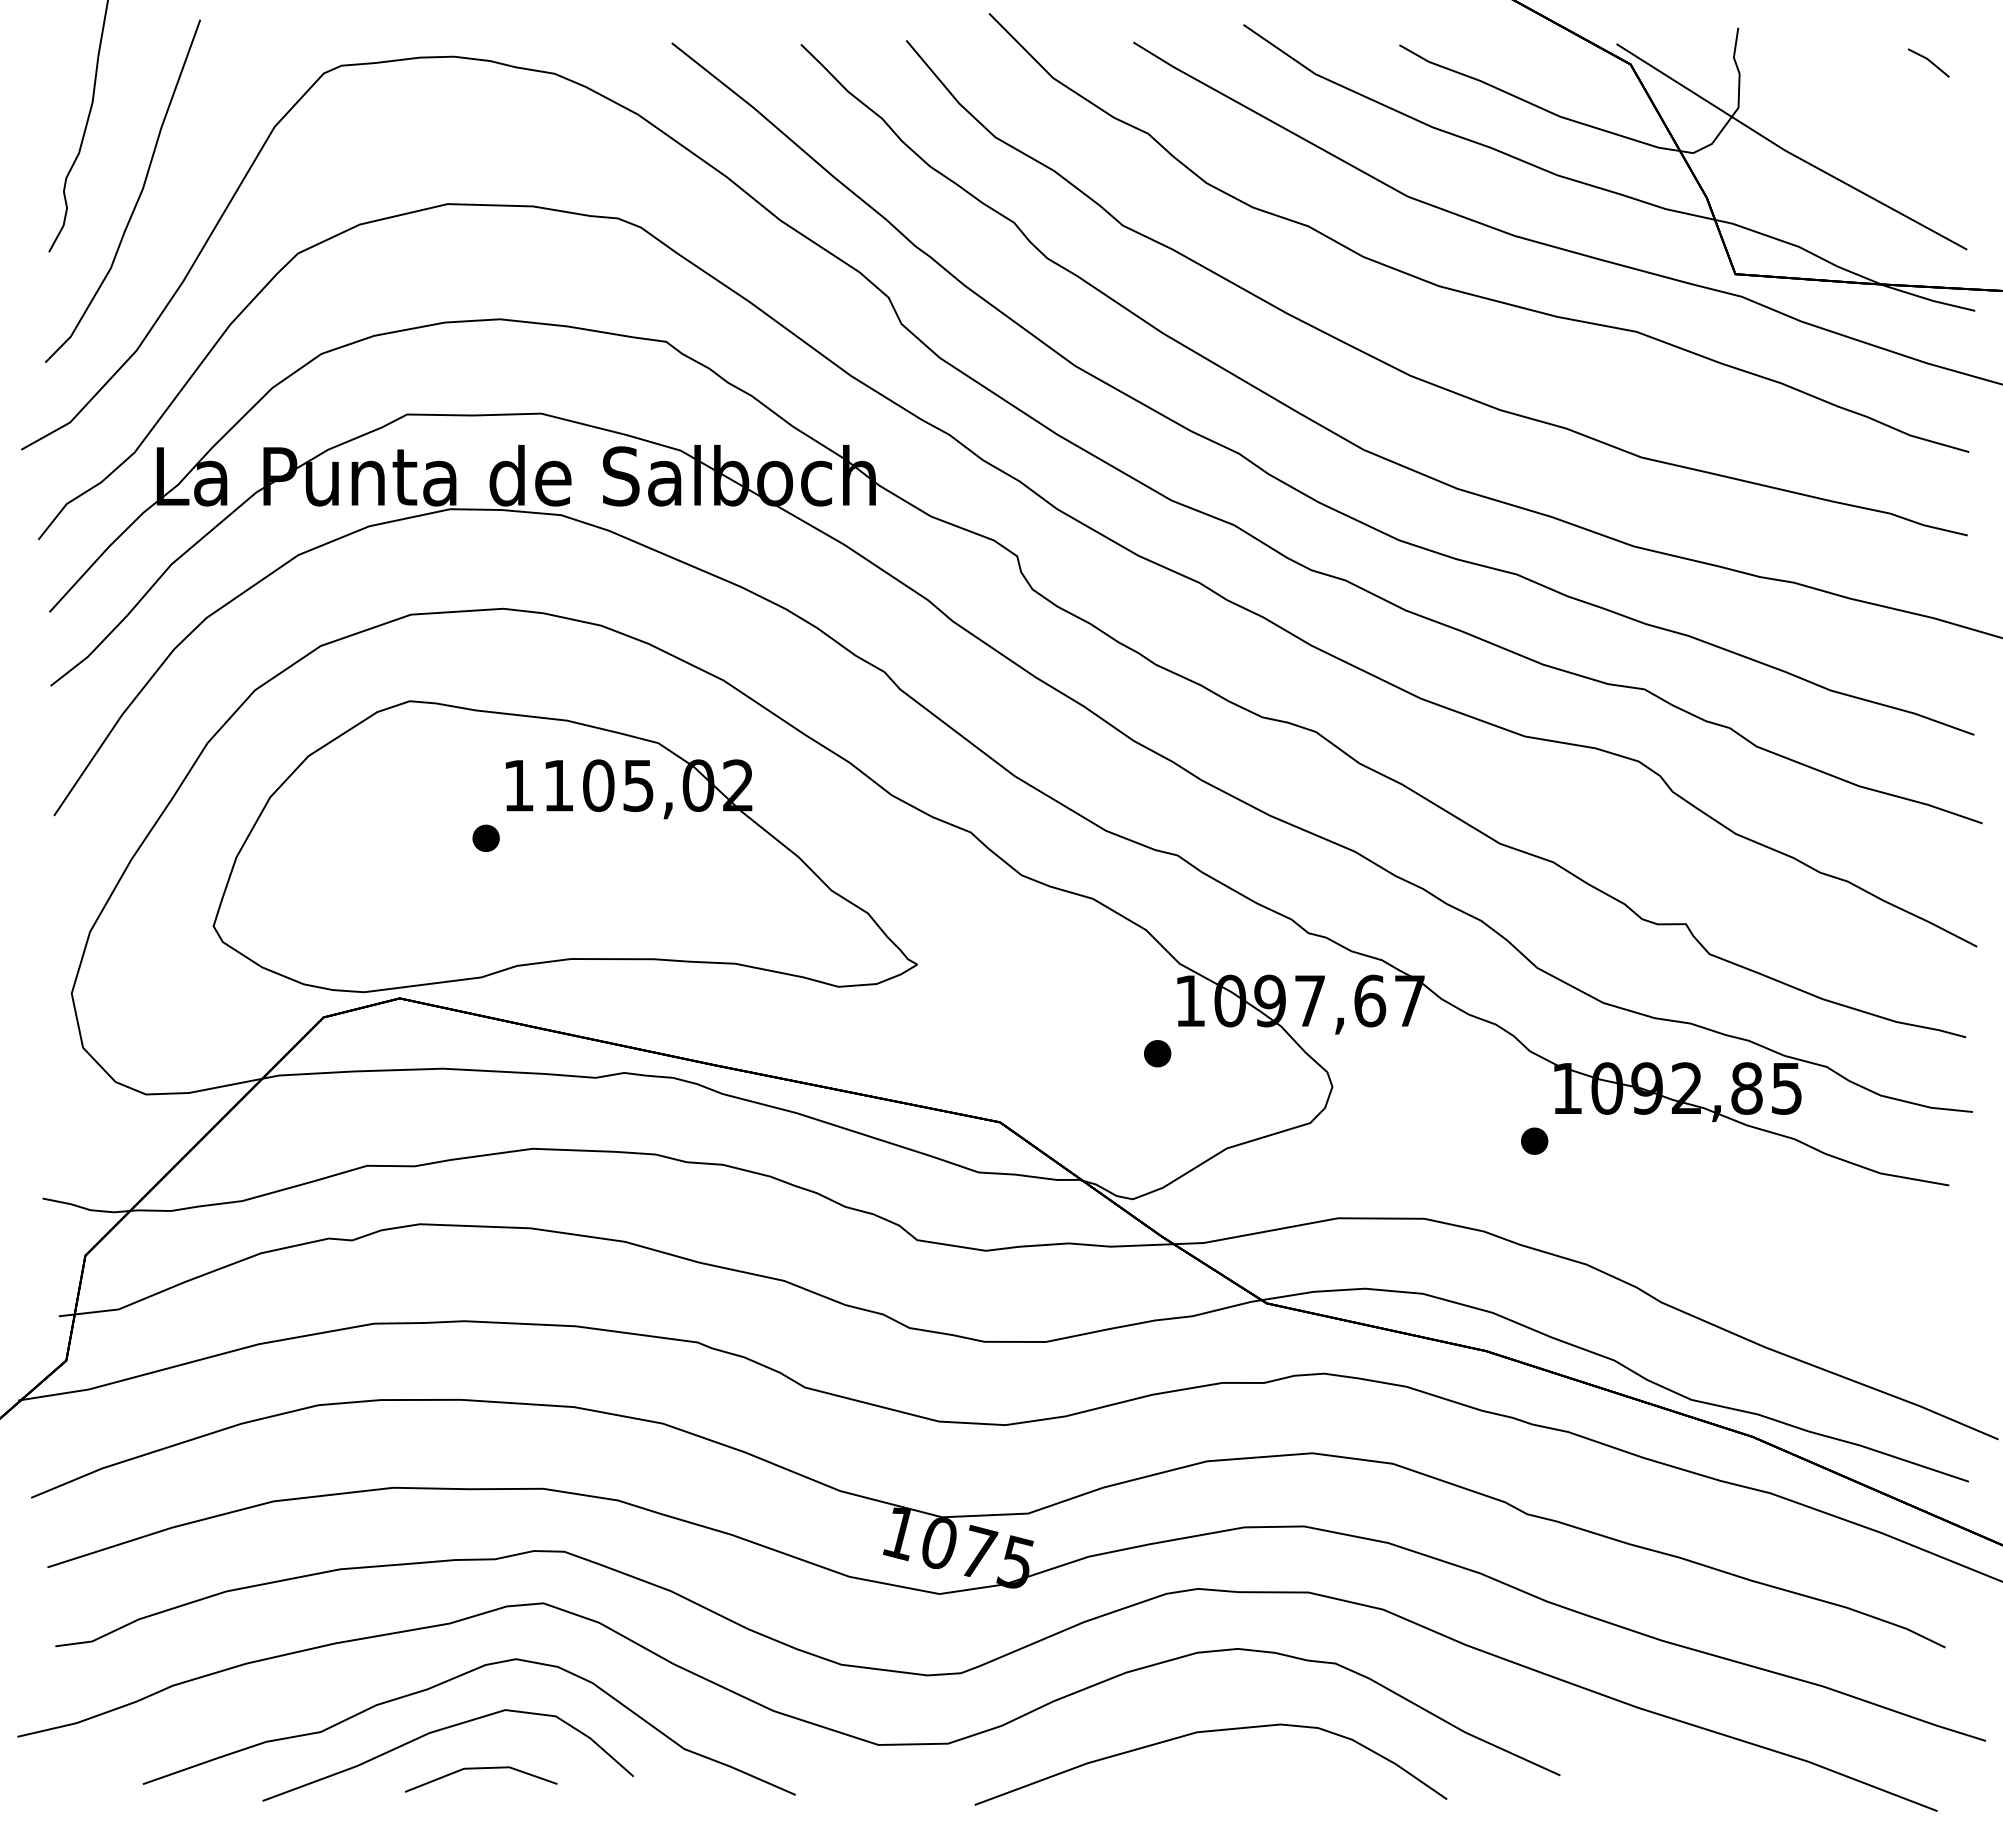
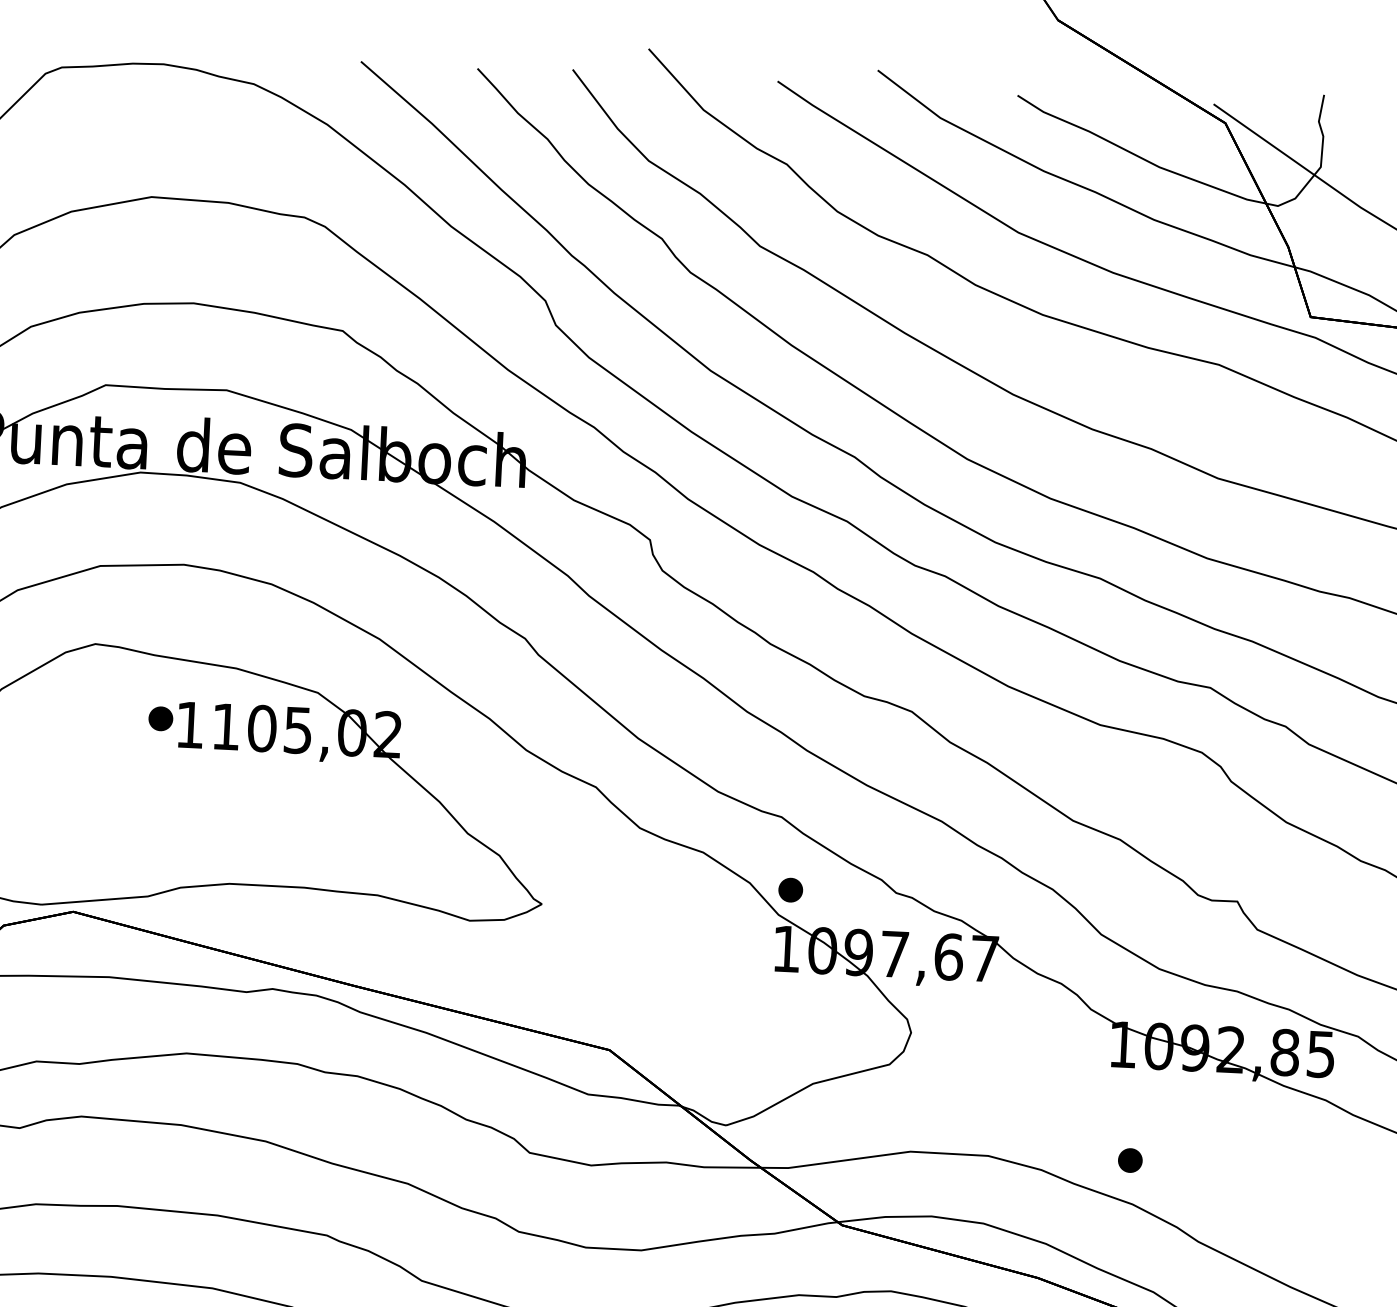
part: (485, 837) -> (160, 718), moved
part: (1157, 1053) -> (790, 889), moved
part: (1534, 1140) -> (1130, 1159), moved

